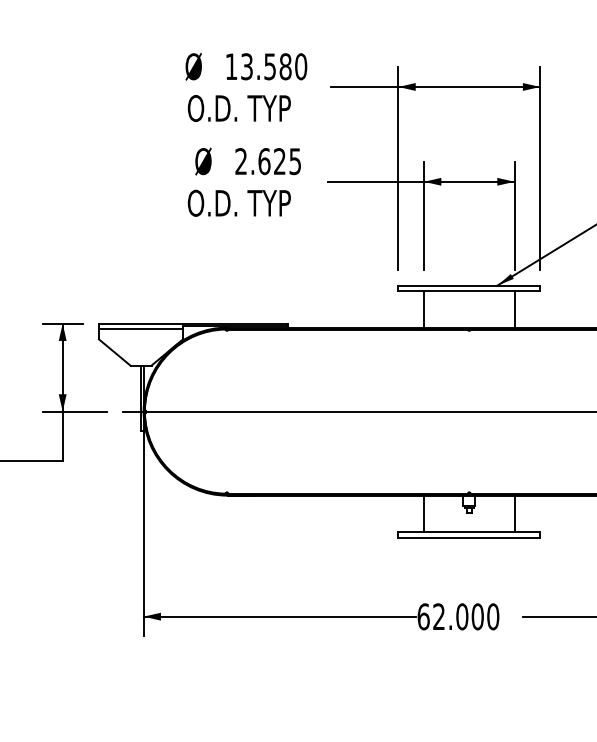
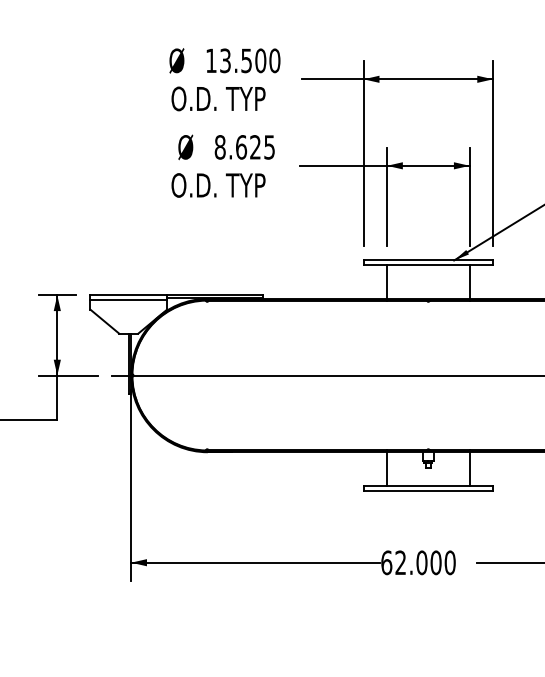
text: (285, 66) -> (260, 60), 13.580 -> 13.500
text: (241, 161) -> (220, 147), 2.625 -> 8.625

